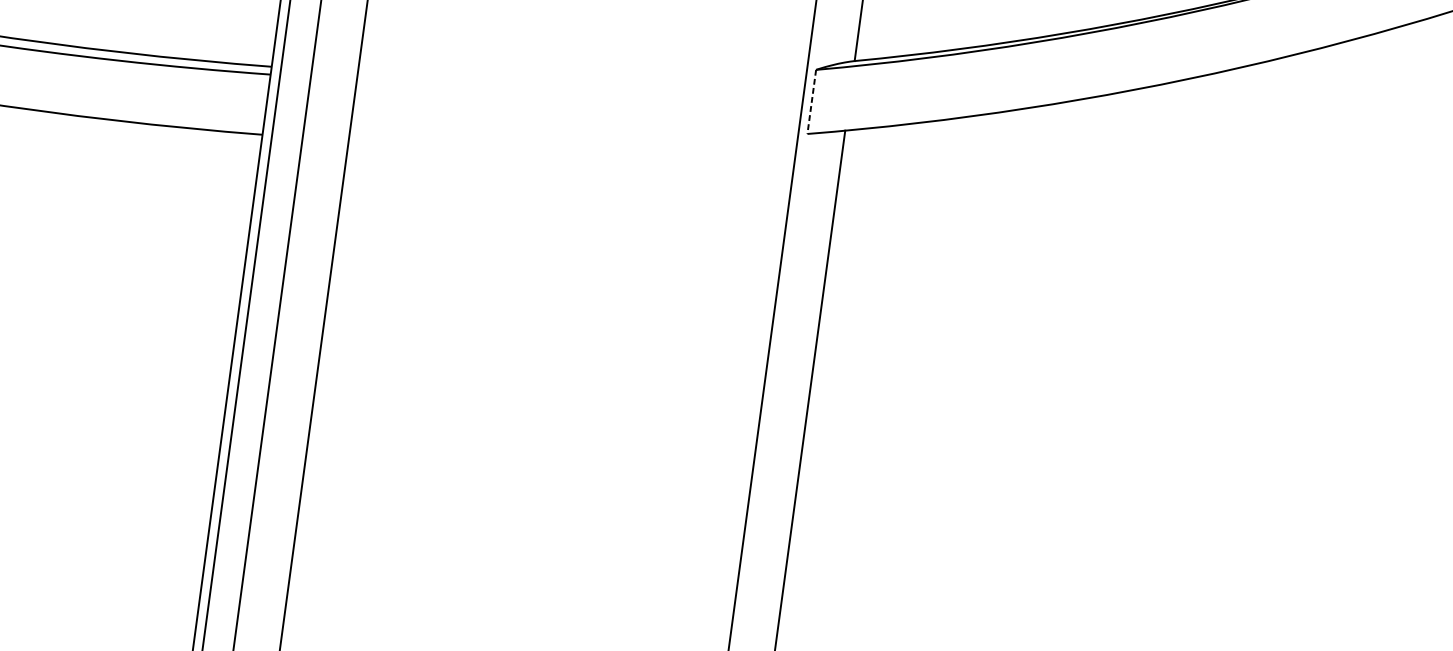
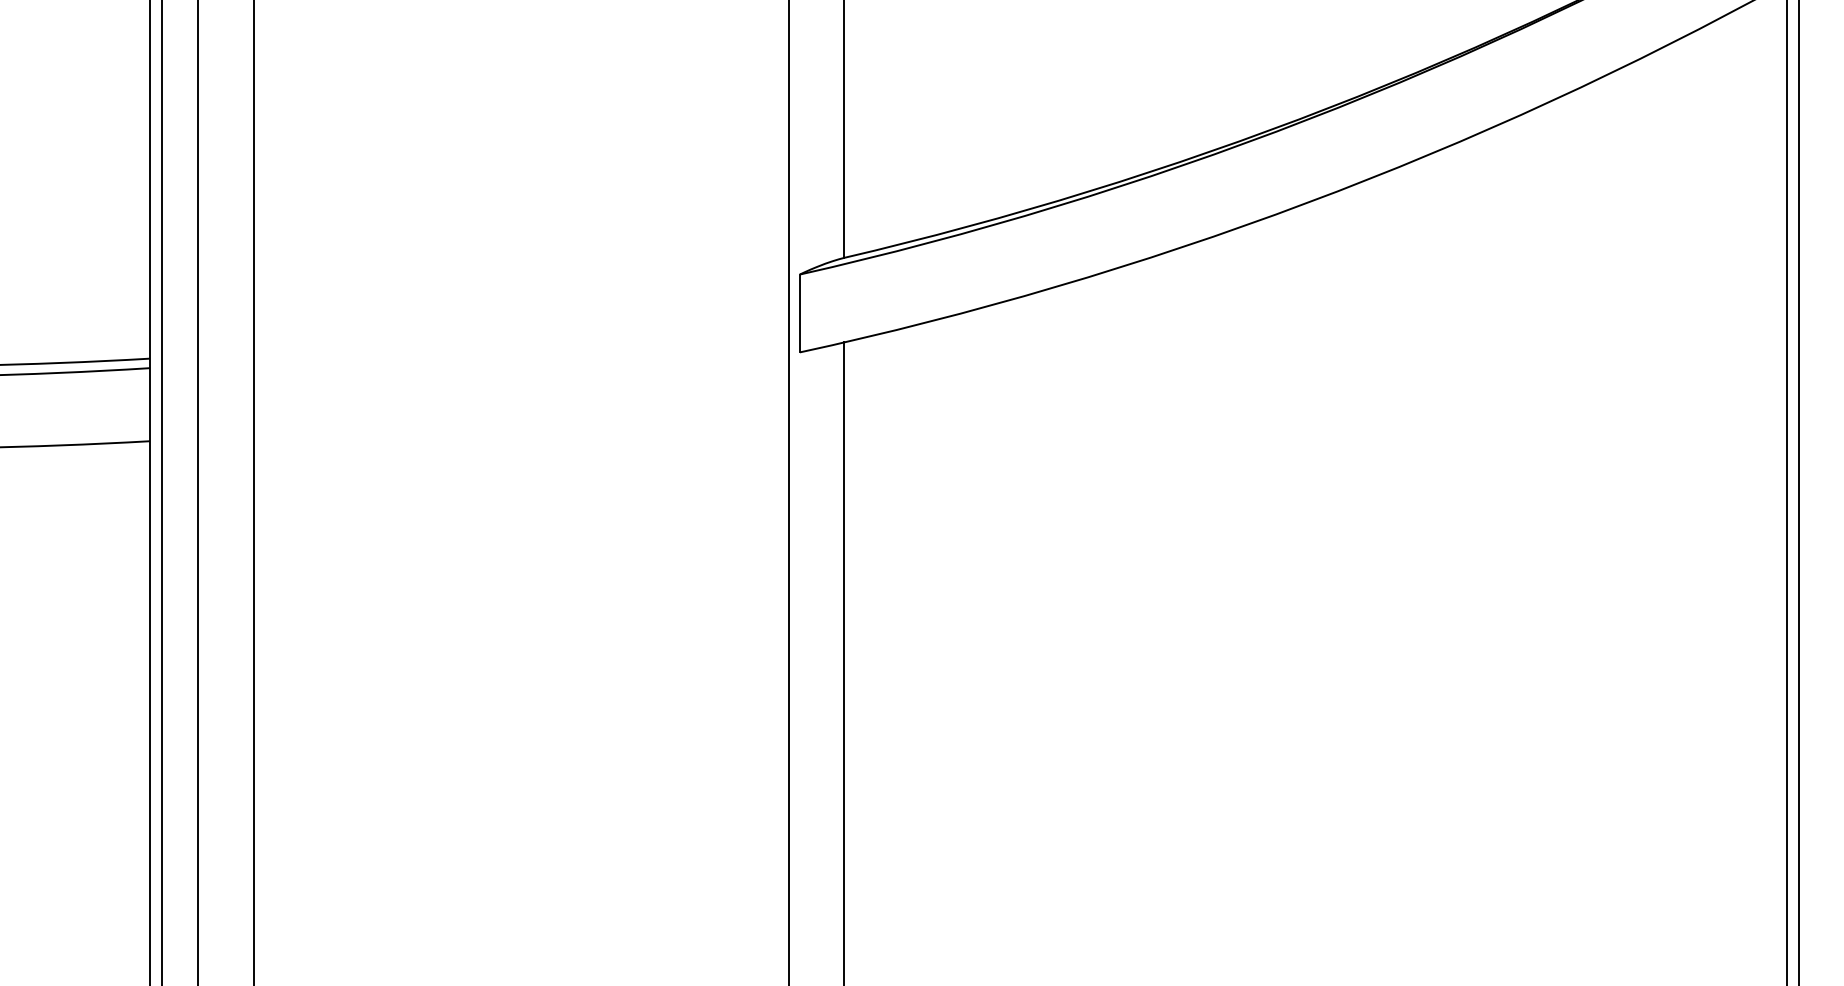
line: (811, 101) -> (799, 313), dashed -> solid

